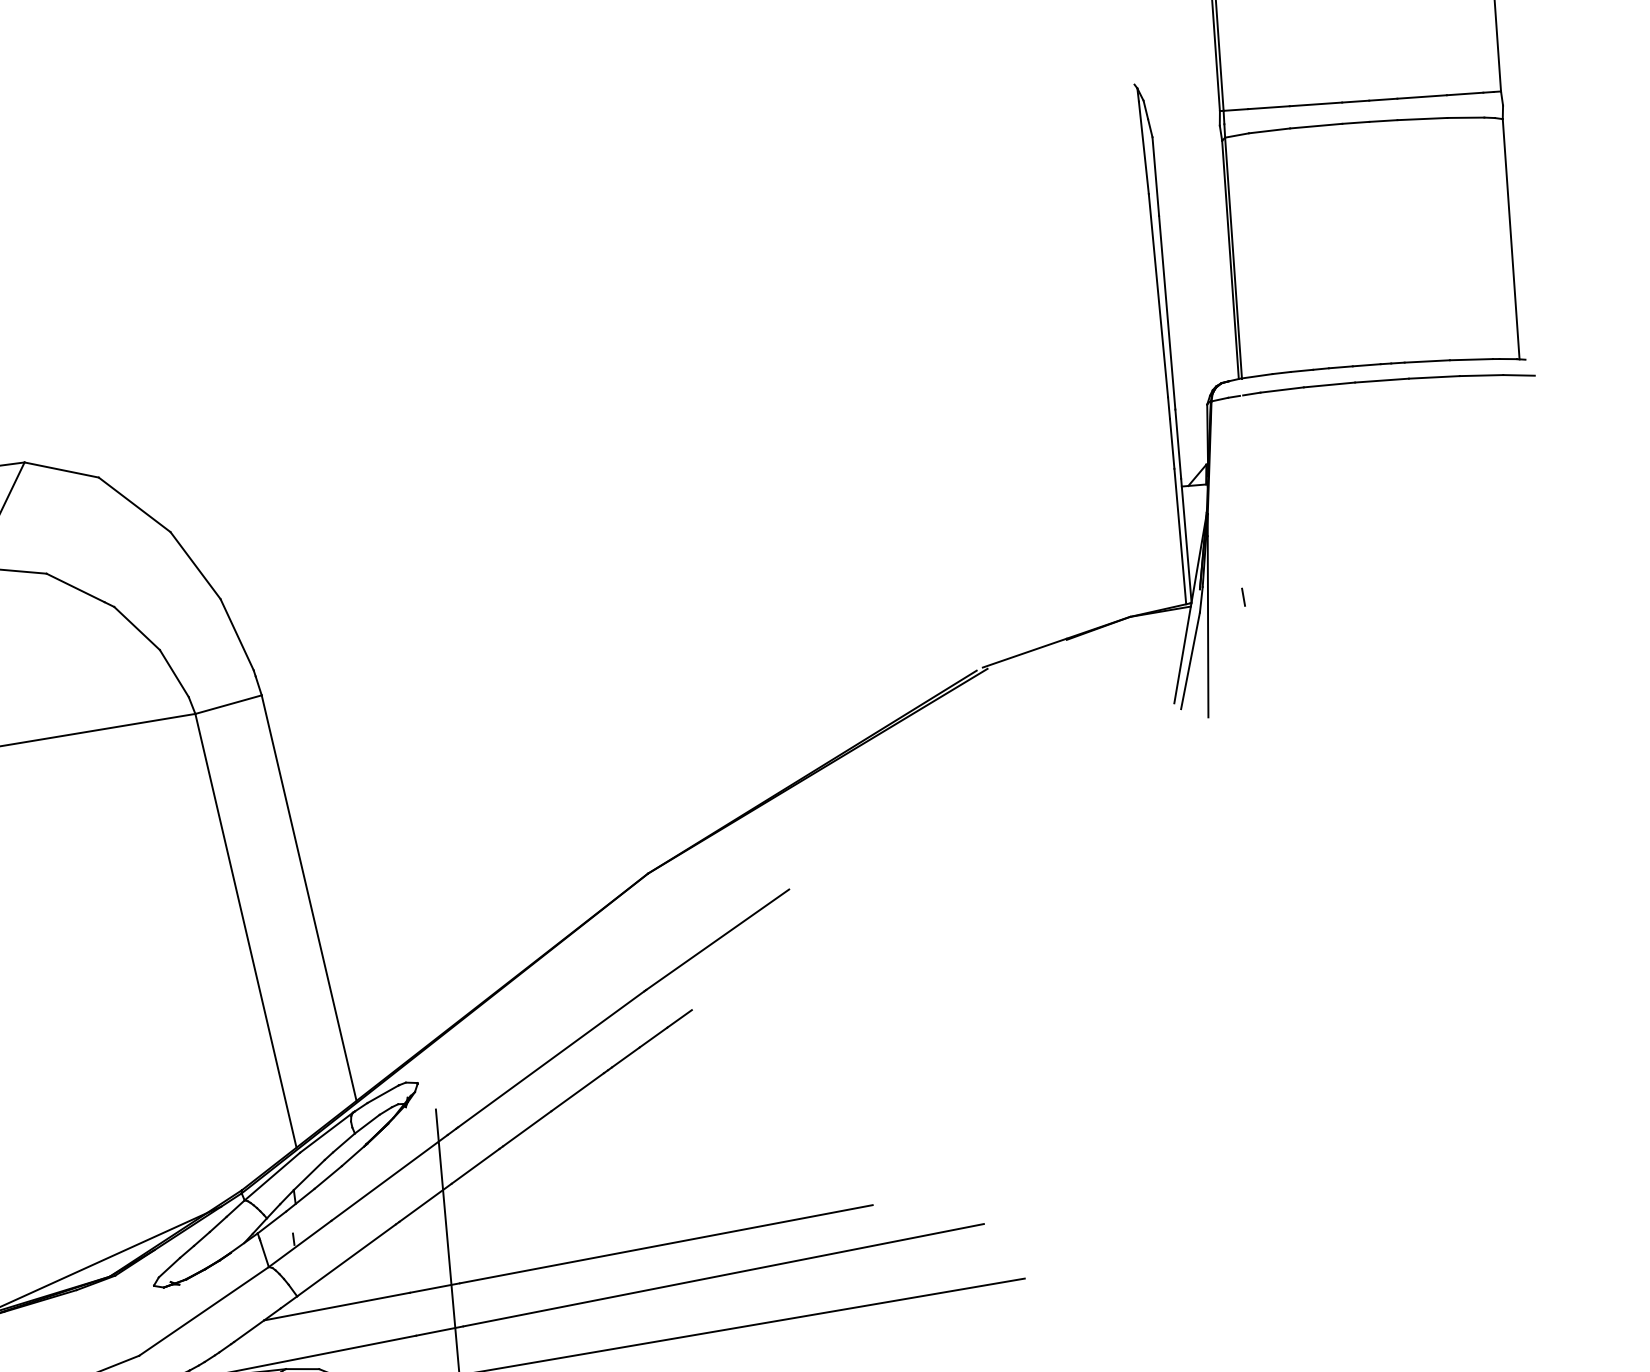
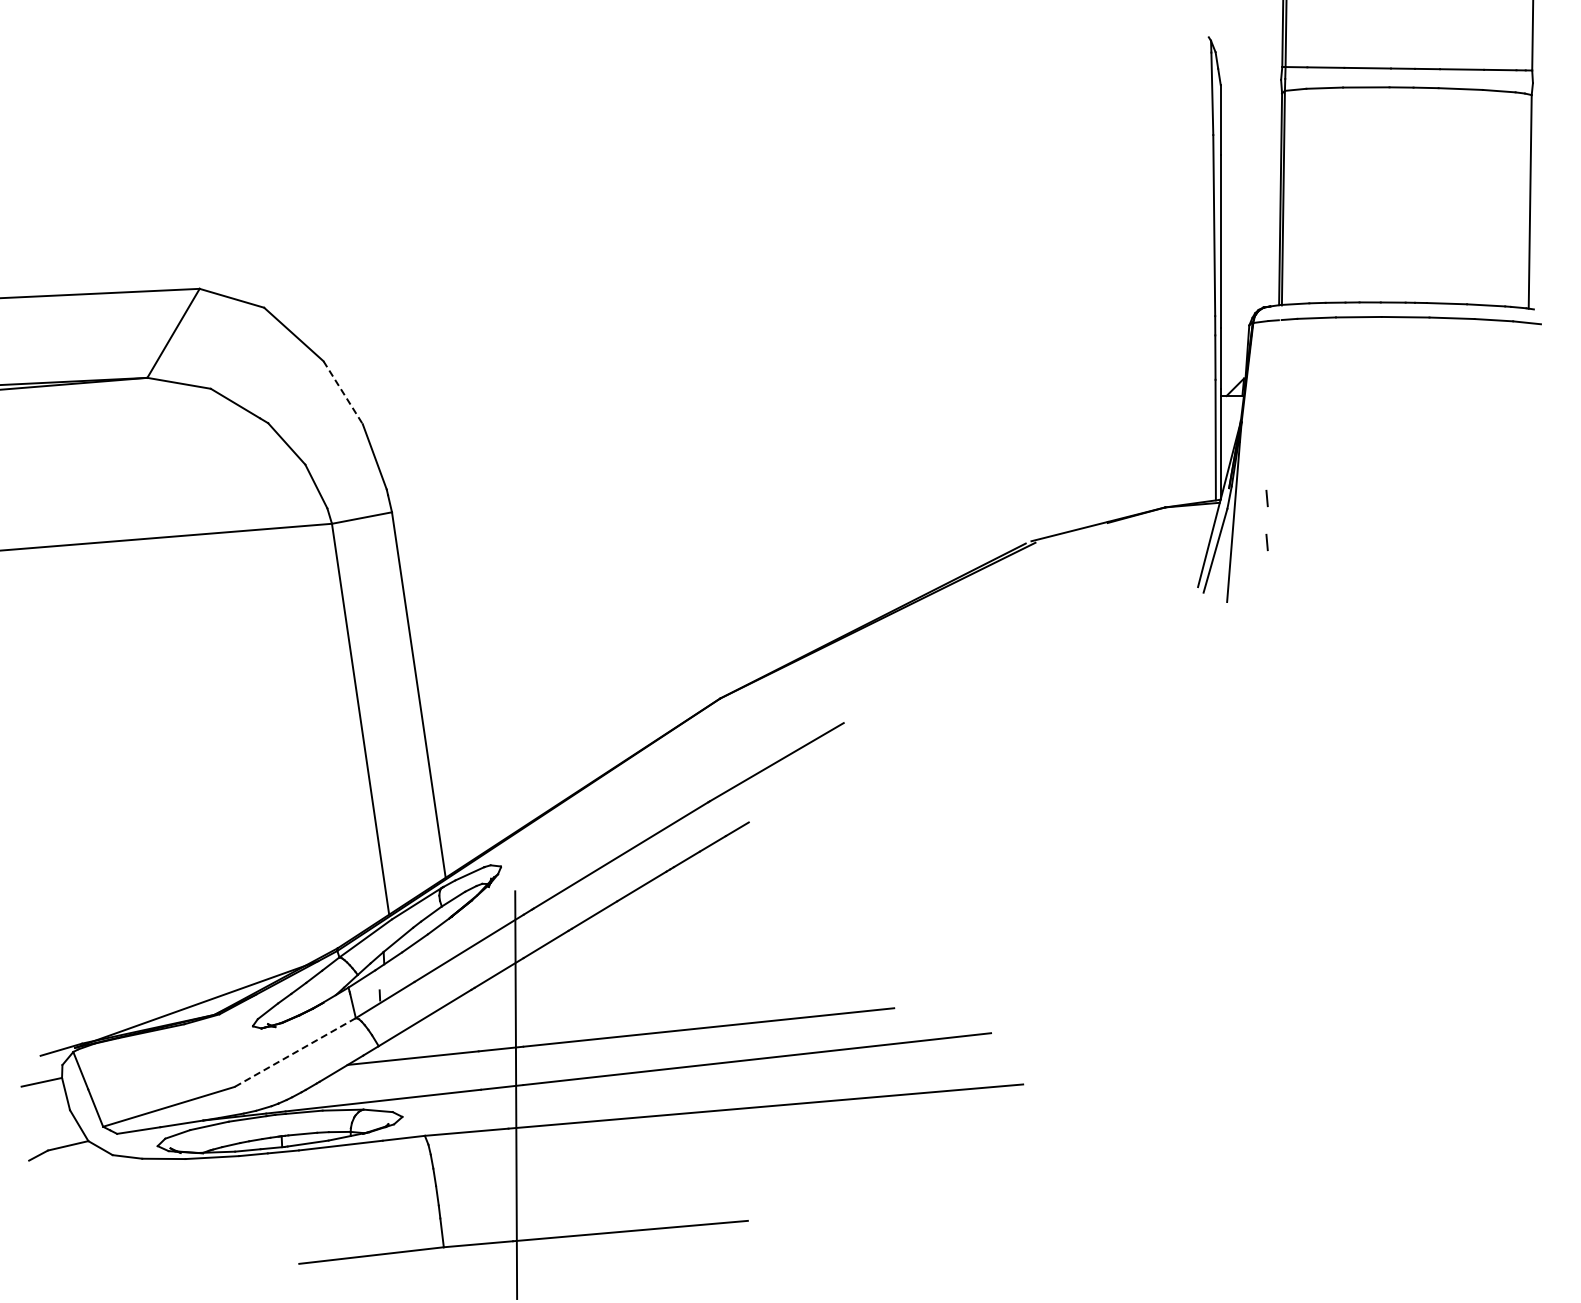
line: (196, 566) -> (343, 393), solid -> dashed
line: (1247, 646) -> (1266, 542), added
line: (204, 1311) -> (295, 1052), solid -> dashed

